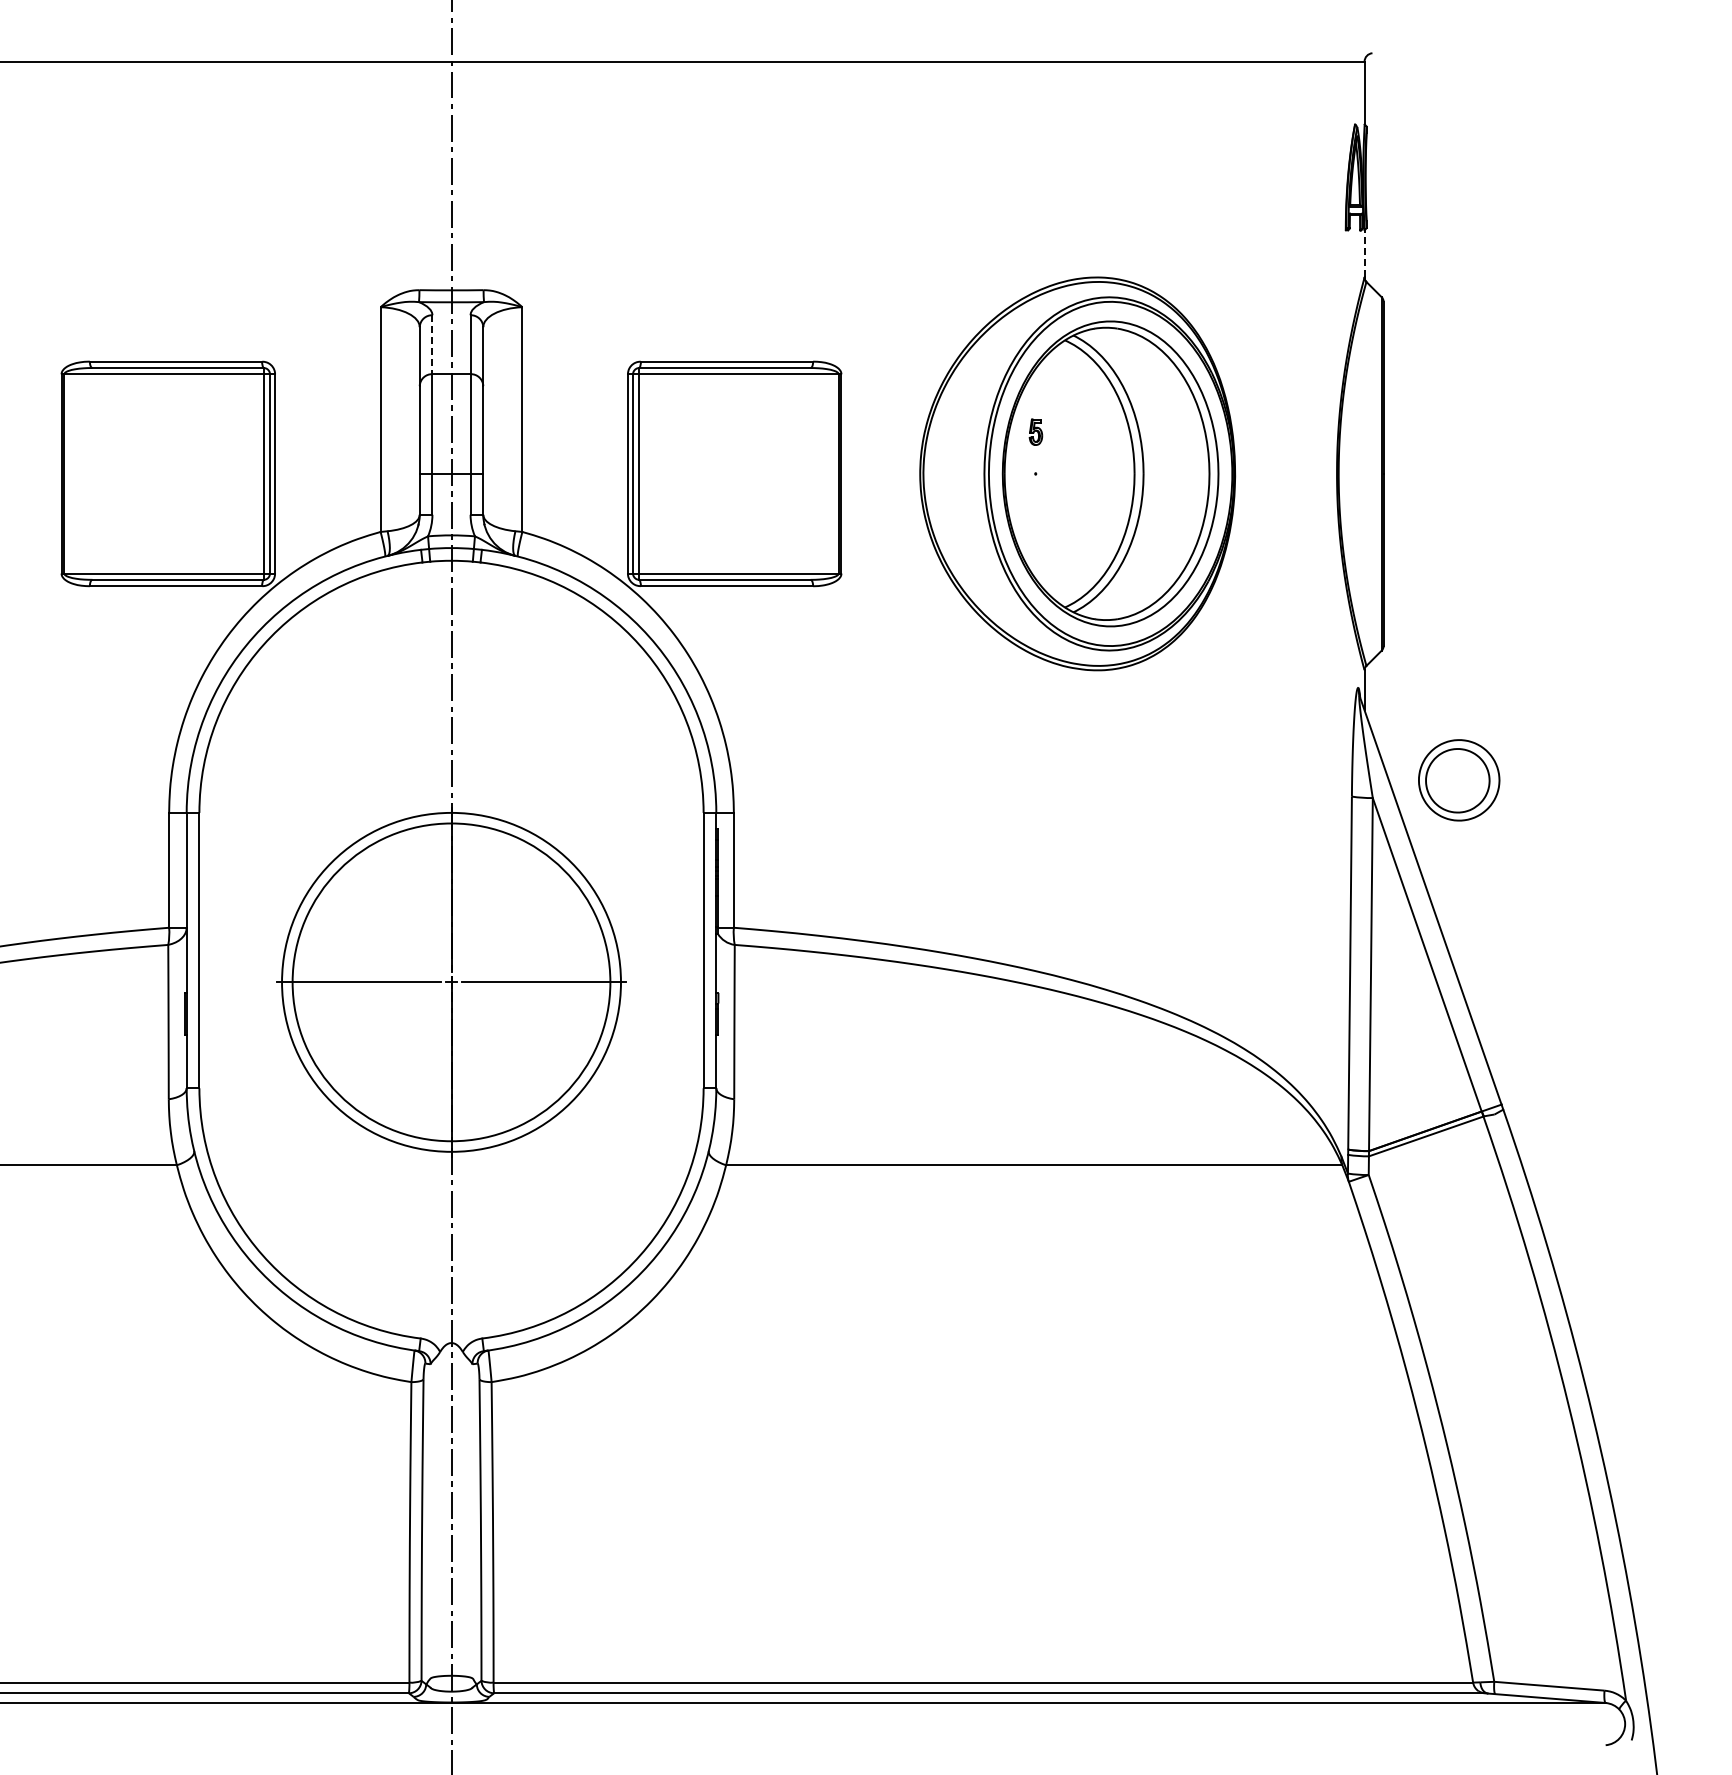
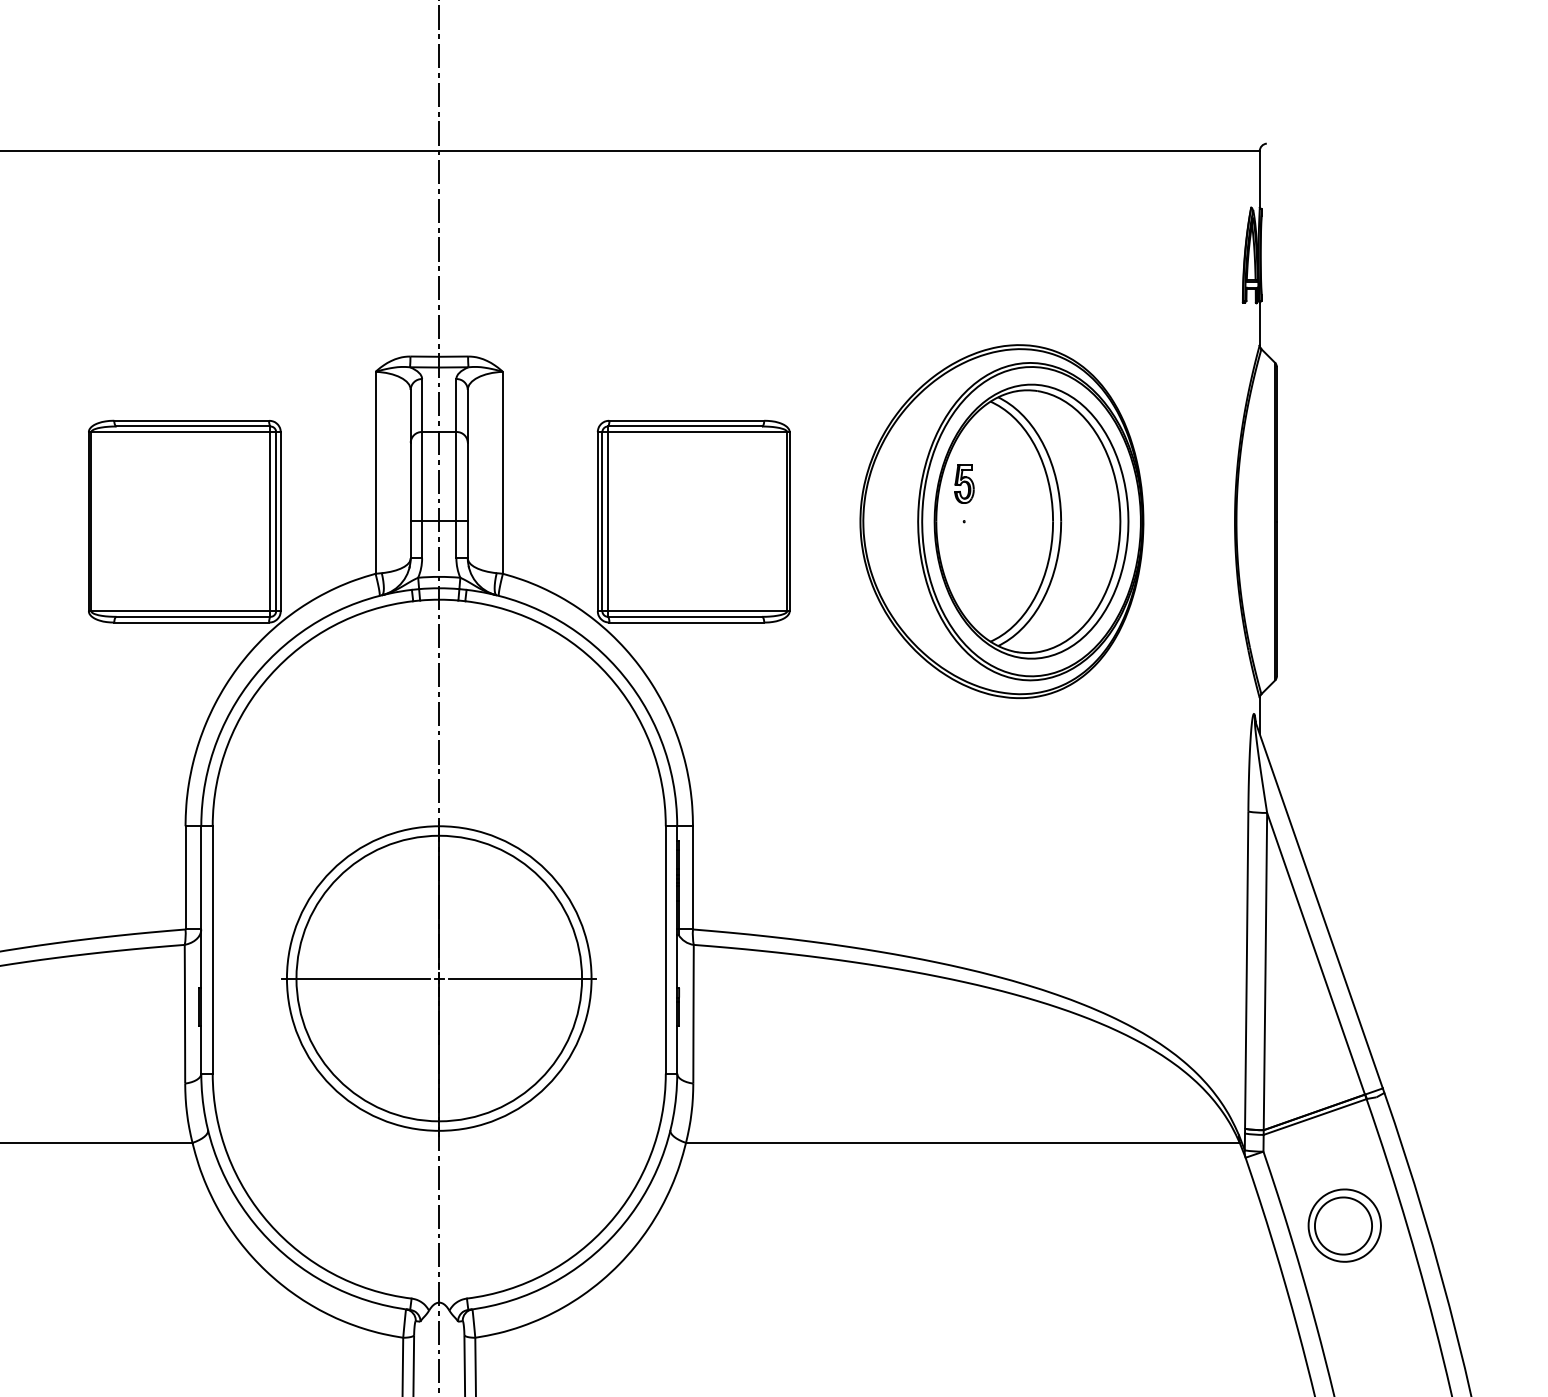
line: (1364, 253) -> (1259, 323), dashed -> solid
line: (432, 345) -> (422, 406), dashed -> solid
part: (1035, 432) -> (964, 484), size x1.67
part: (1459, 780) -> (1345, 1225), moved

